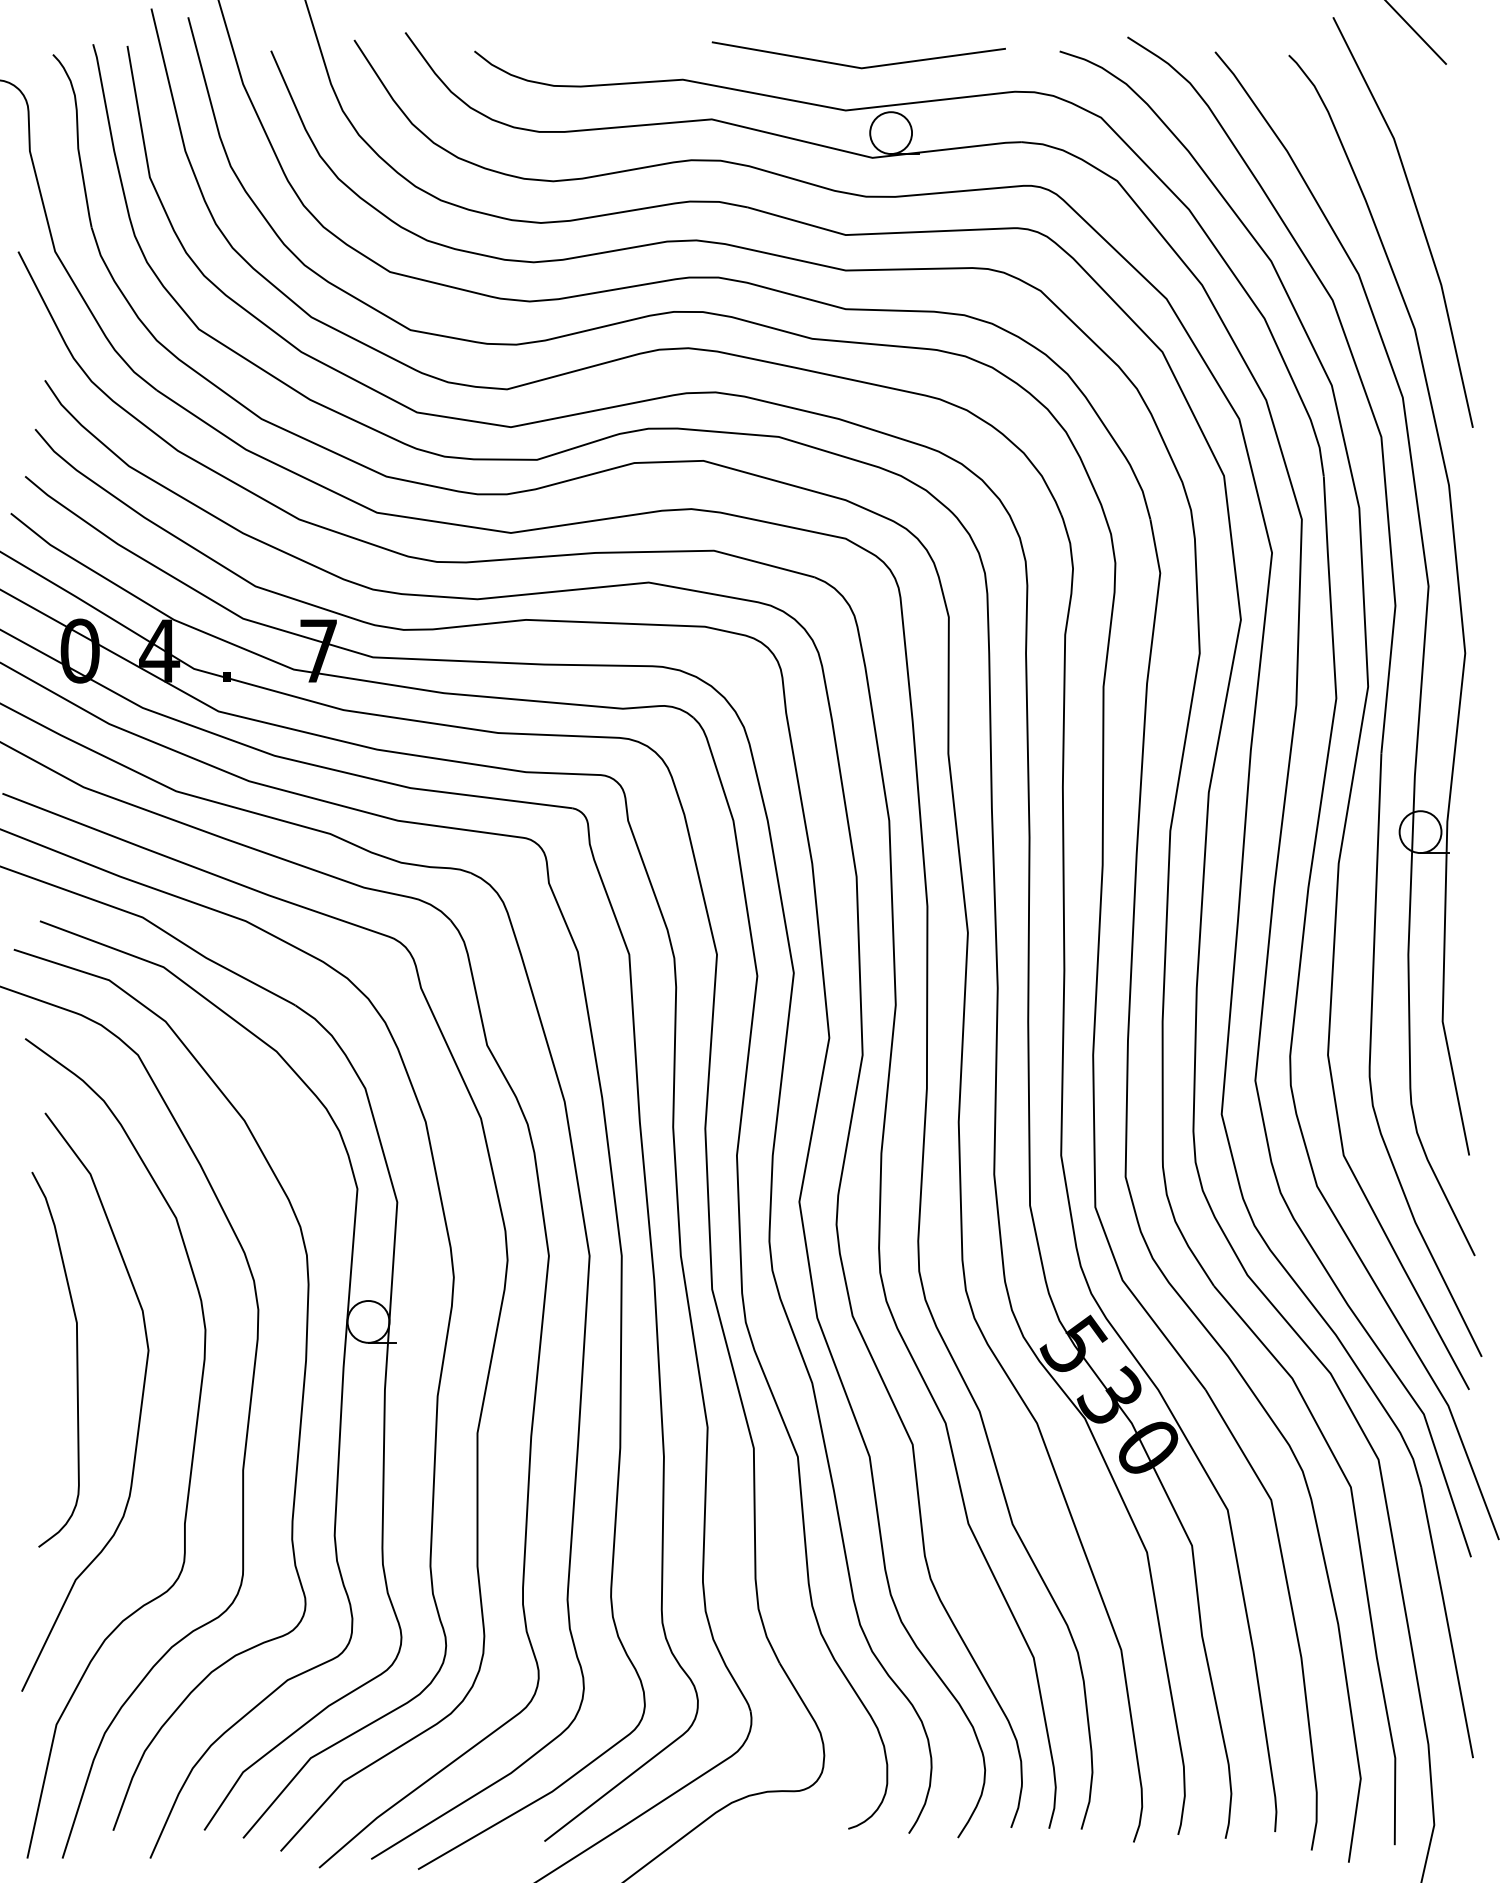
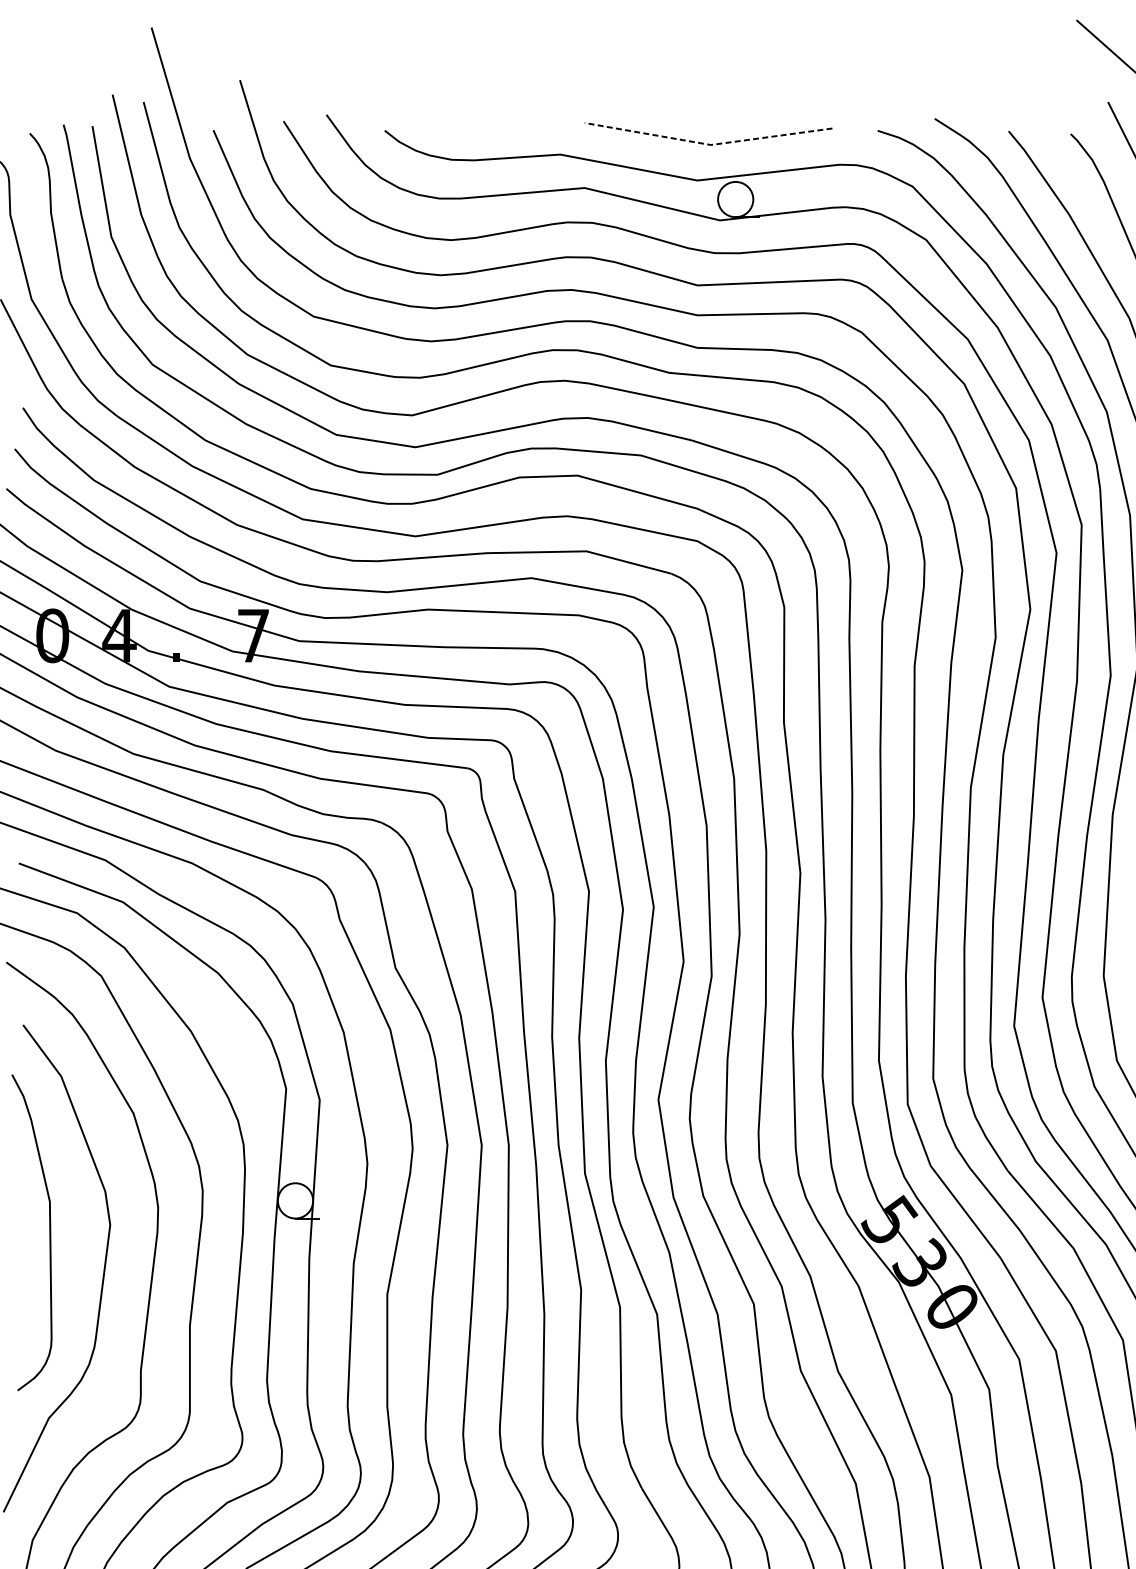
line: (858, 67) -> (708, 144), solid -> dashed

